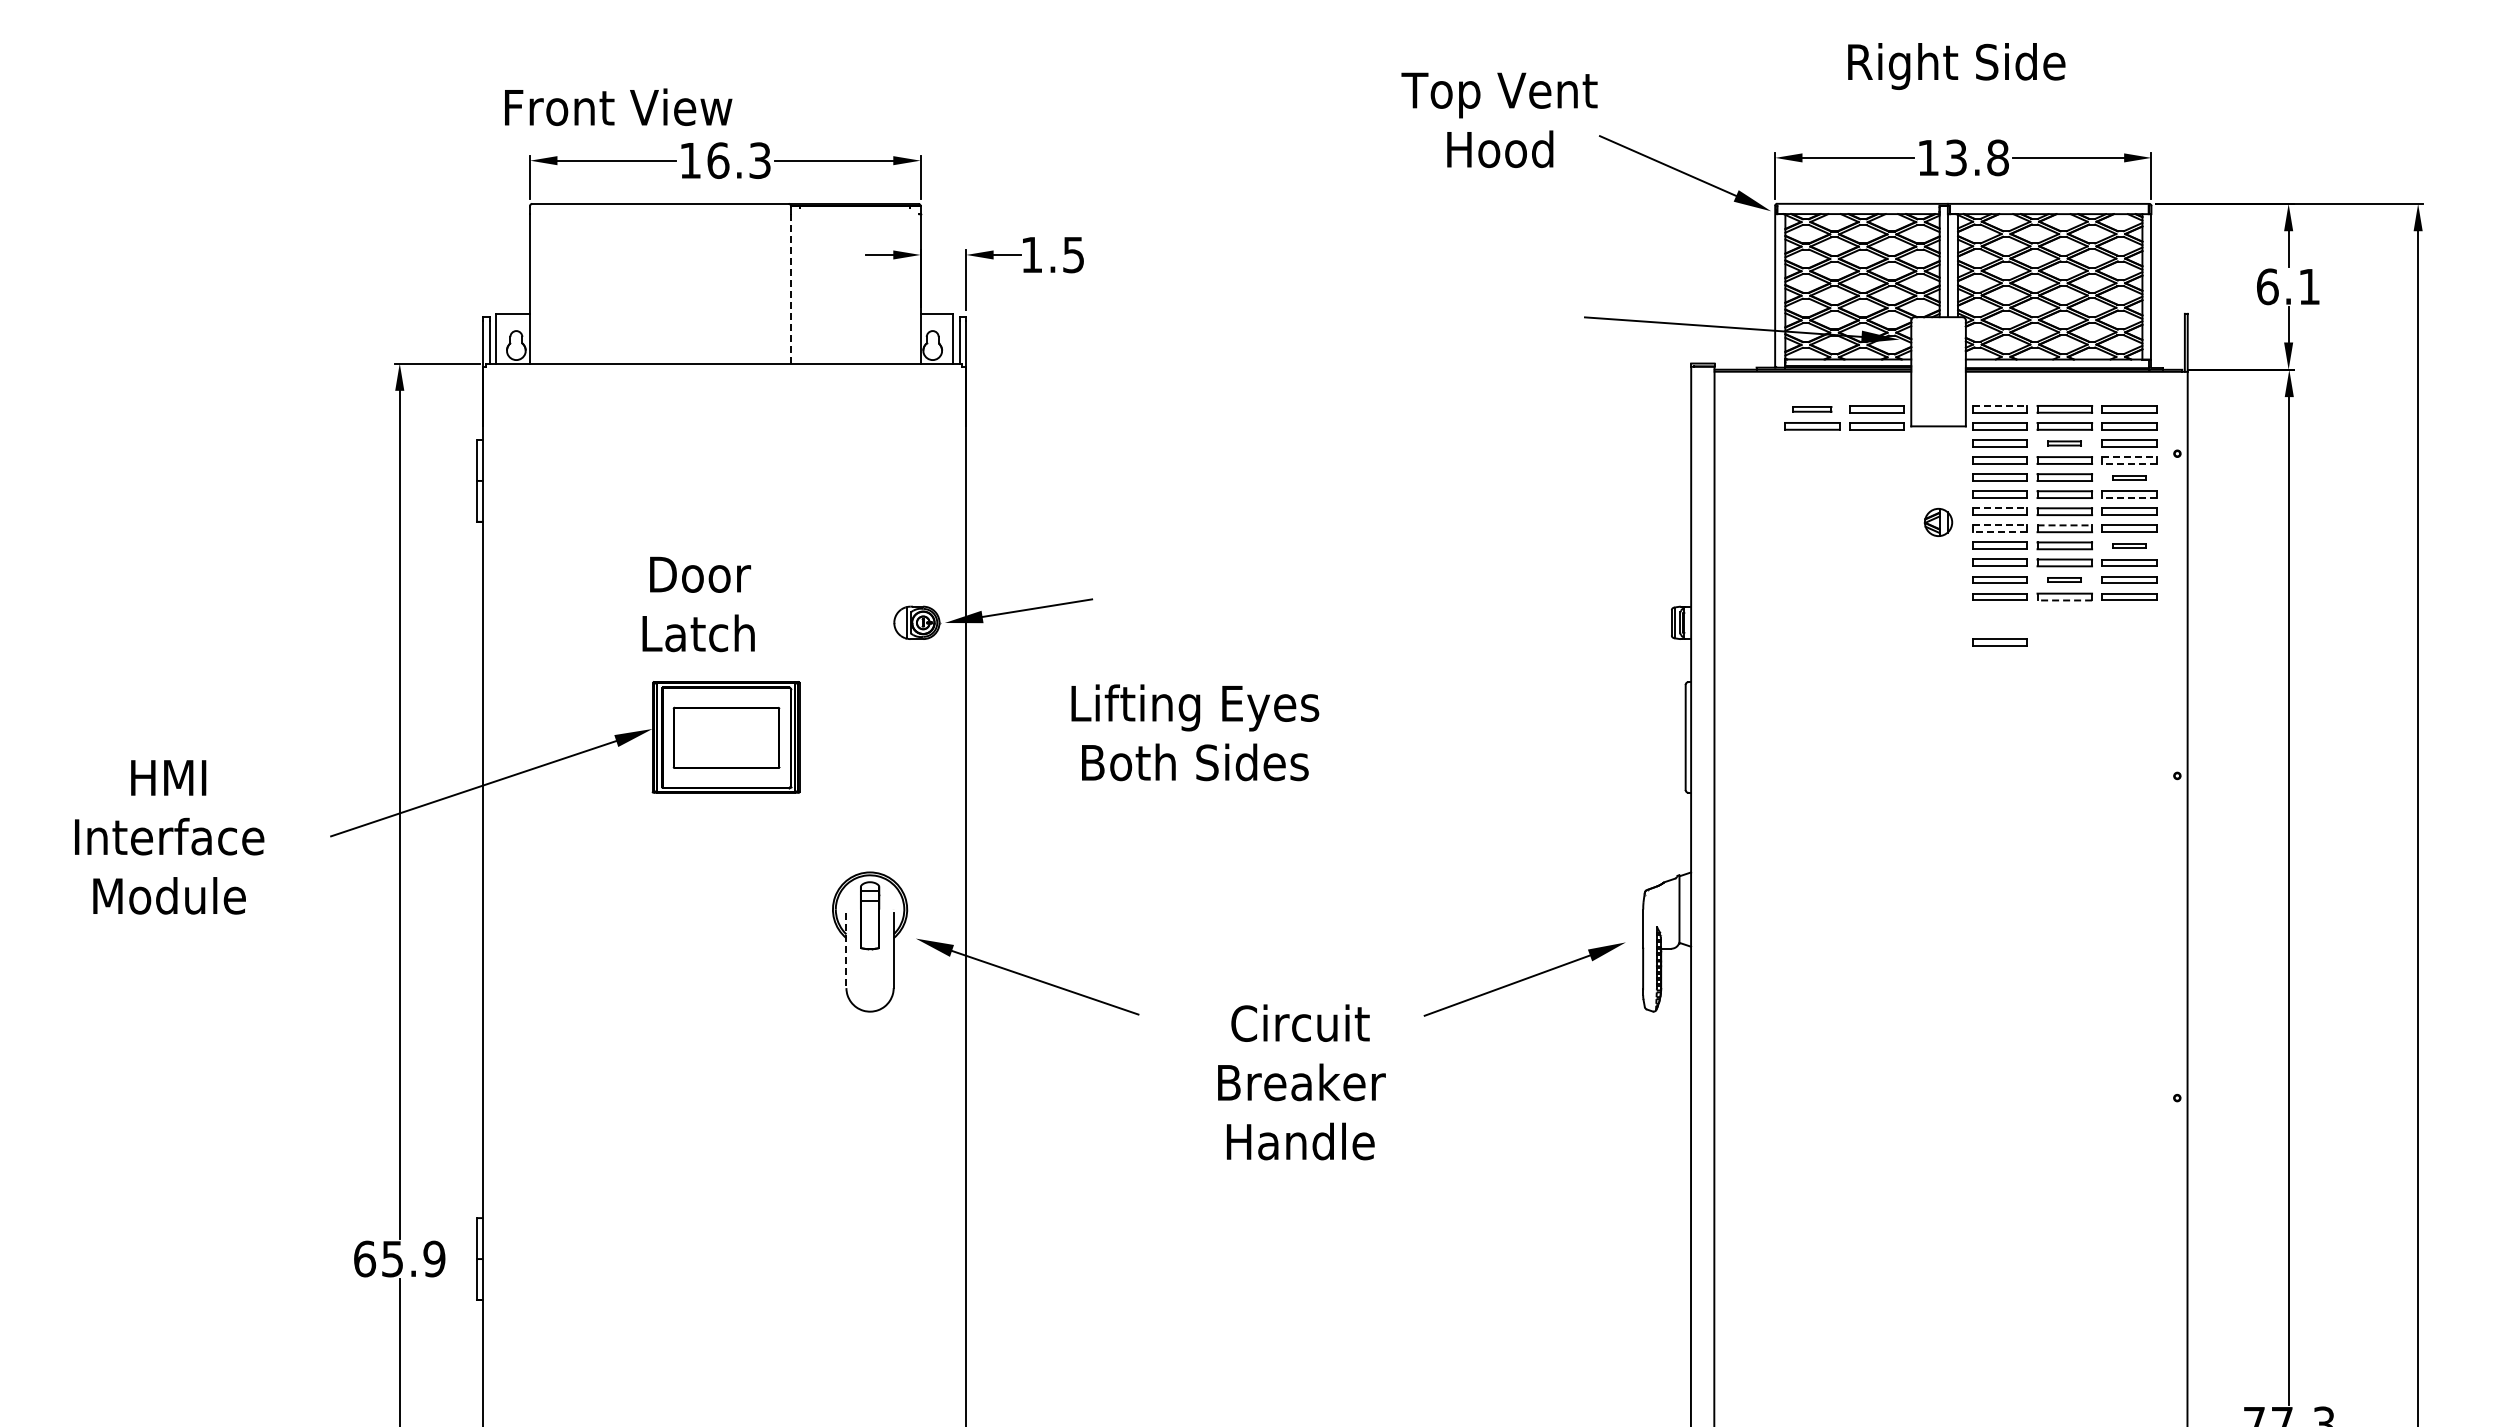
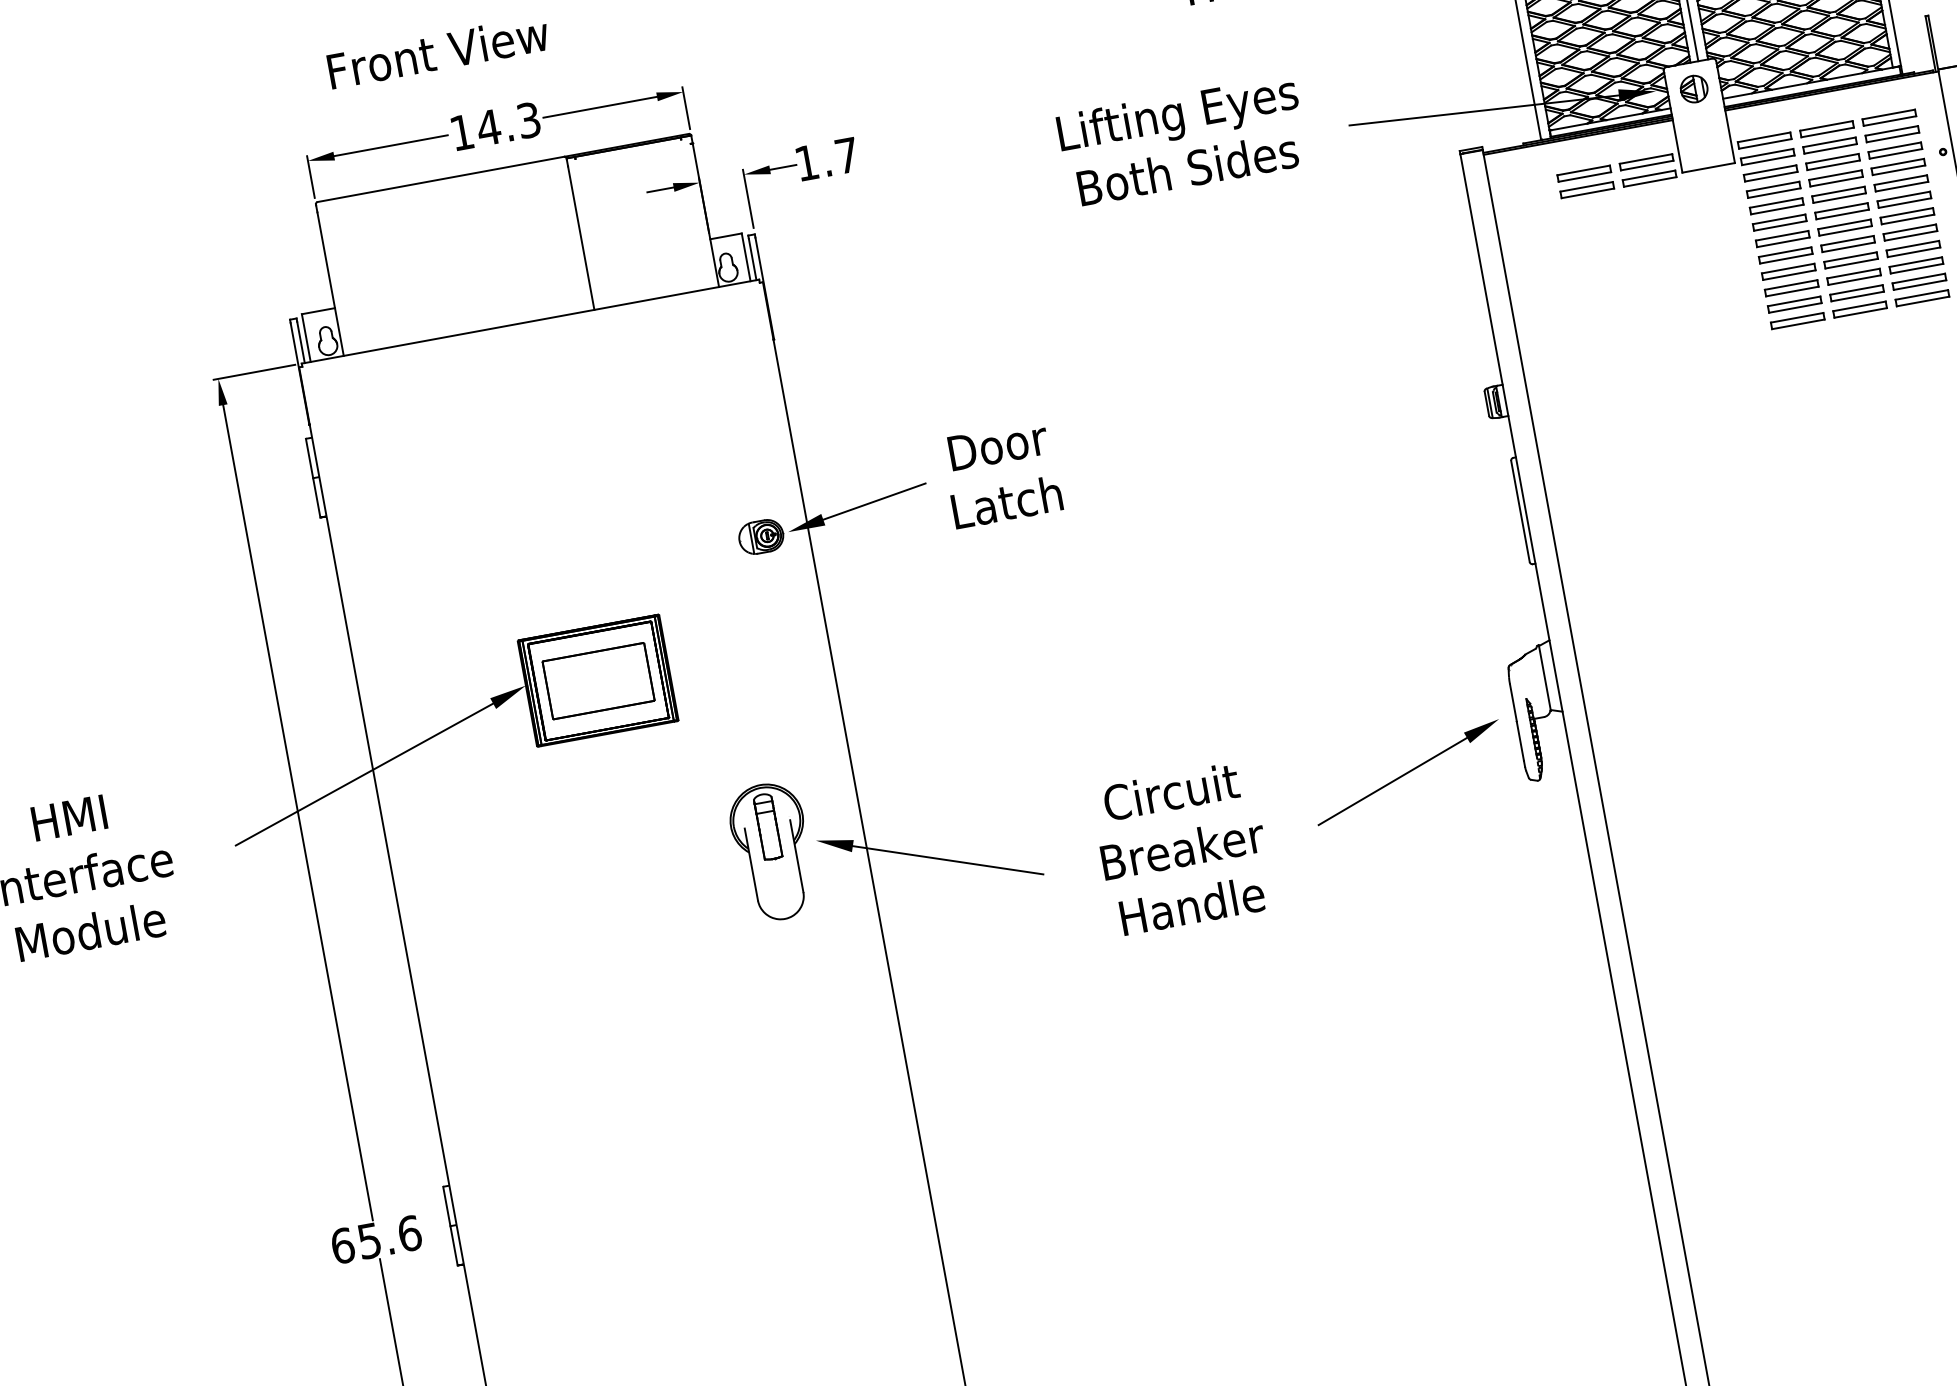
text: (618, 106) -> (438, 51), moved
text: (717, 160) -> (488, 127), 16.3 -> 14.3
text: (1073, 255) -> (846, 156), 1.5 -> 1.7
line: (790, 288) -> (580, 237), dashed -> solid
line: (2000, 405) -> (1764, 136), dashed -> solid
part: (1812, 409) -> (1584, 173), size x1.43
part: (2064, 443) -> (1832, 162), size x1.67
line: (2130, 457) -> (1898, 163), dashed -> solid
line: (2129, 463) -> (1898, 169), dashed -> solid
part: (2129, 477) -> (1901, 183), size x1.67
line: (2129, 498) -> (1904, 203), dashed -> solid
line: (2000, 508) -> (1782, 235), dashed -> solid
part: (1938, 522) -> (1694, 89), moved
line: (2000, 525) -> (1785, 252), dashed -> solid
line: (2065, 525) -> (1848, 240), dashed -> solid
line: (1999, 532) -> (1785, 259), dashed -> solid
part: (2129, 545) -> (1913, 248), size x1.67
part: (2064, 579) -> (1856, 292), size x1.67
line: (2064, 600) -> (1860, 313), dashed -> solid
text: (698, 604) -> (1001, 474), moved
part: (1999, 642) -> (1805, 364), removed
text: (1195, 732) -> (1182, 140), moved
line: (846, 951) -> (751, 865), dashed -> solid
text: (1301, 1082) -> (1182, 848), moved
text: (434, 1258) -> (409, 1233), 65.9 -> 65.6

